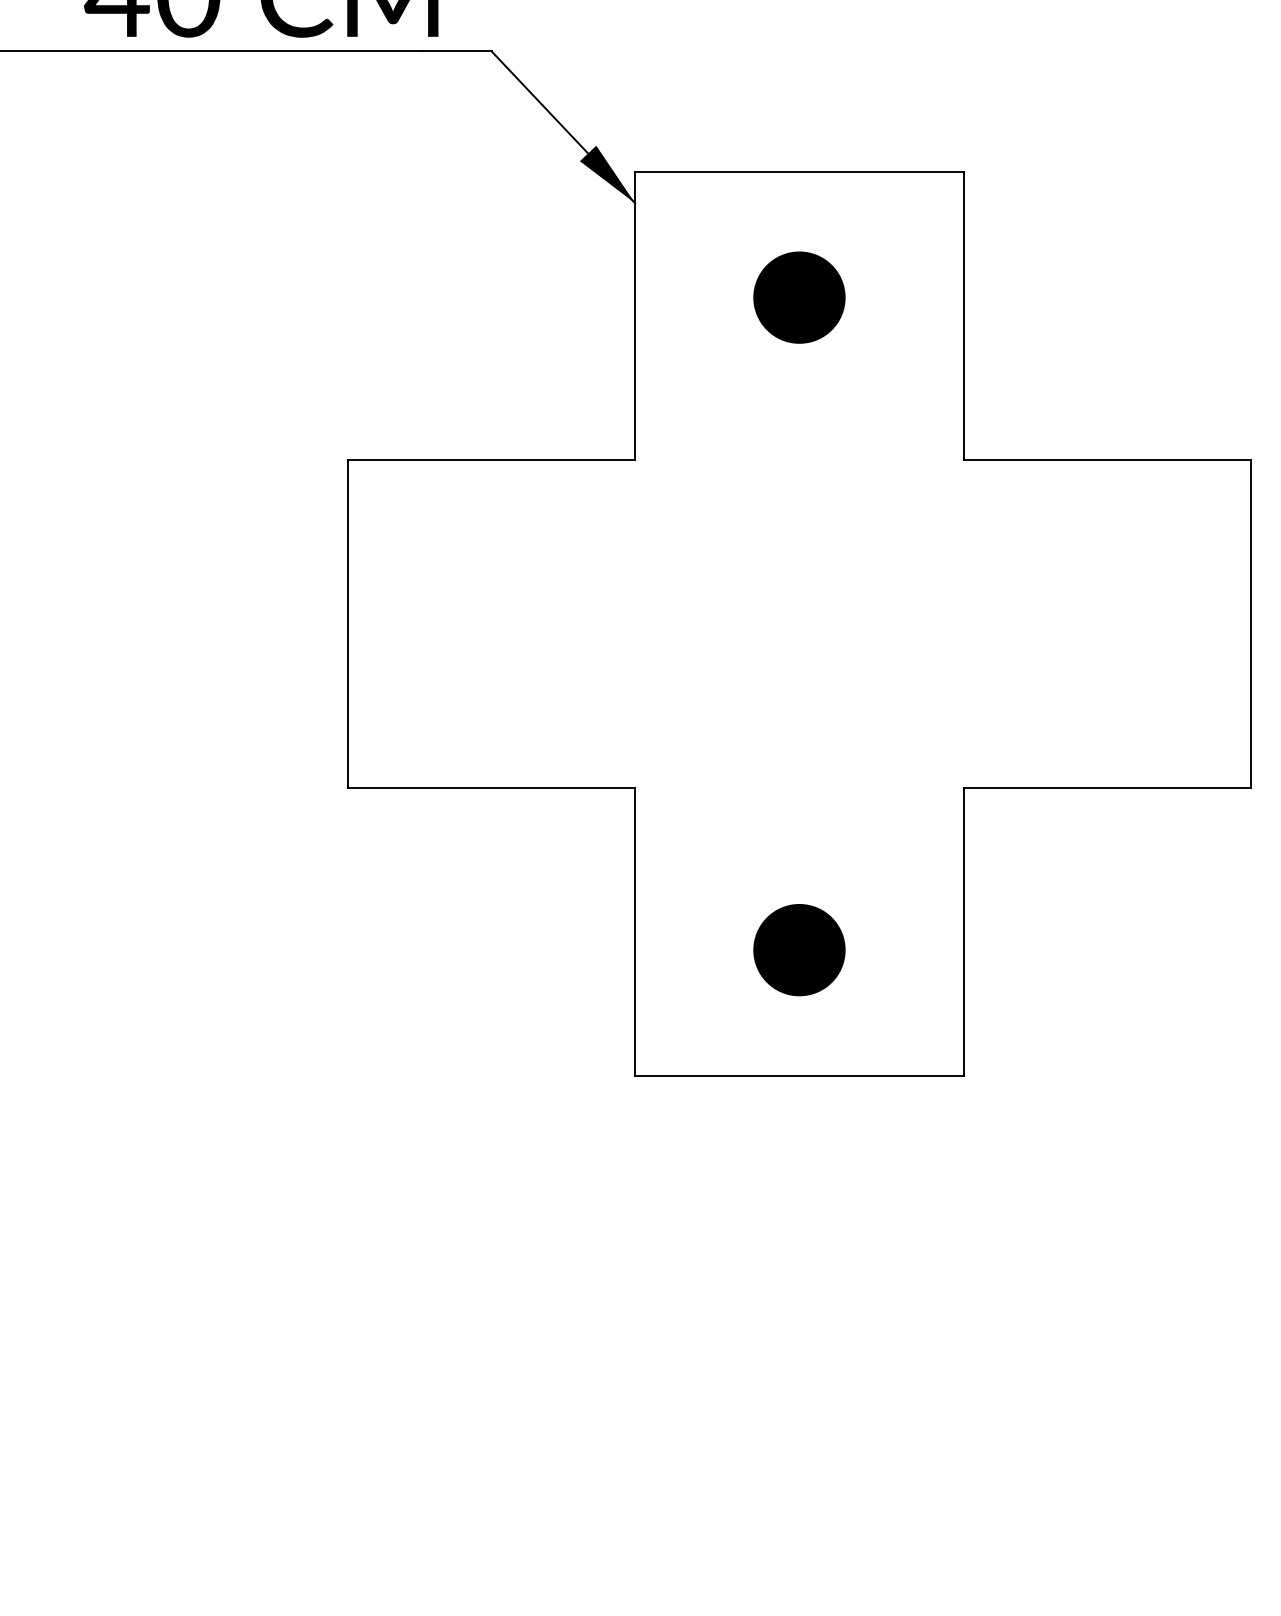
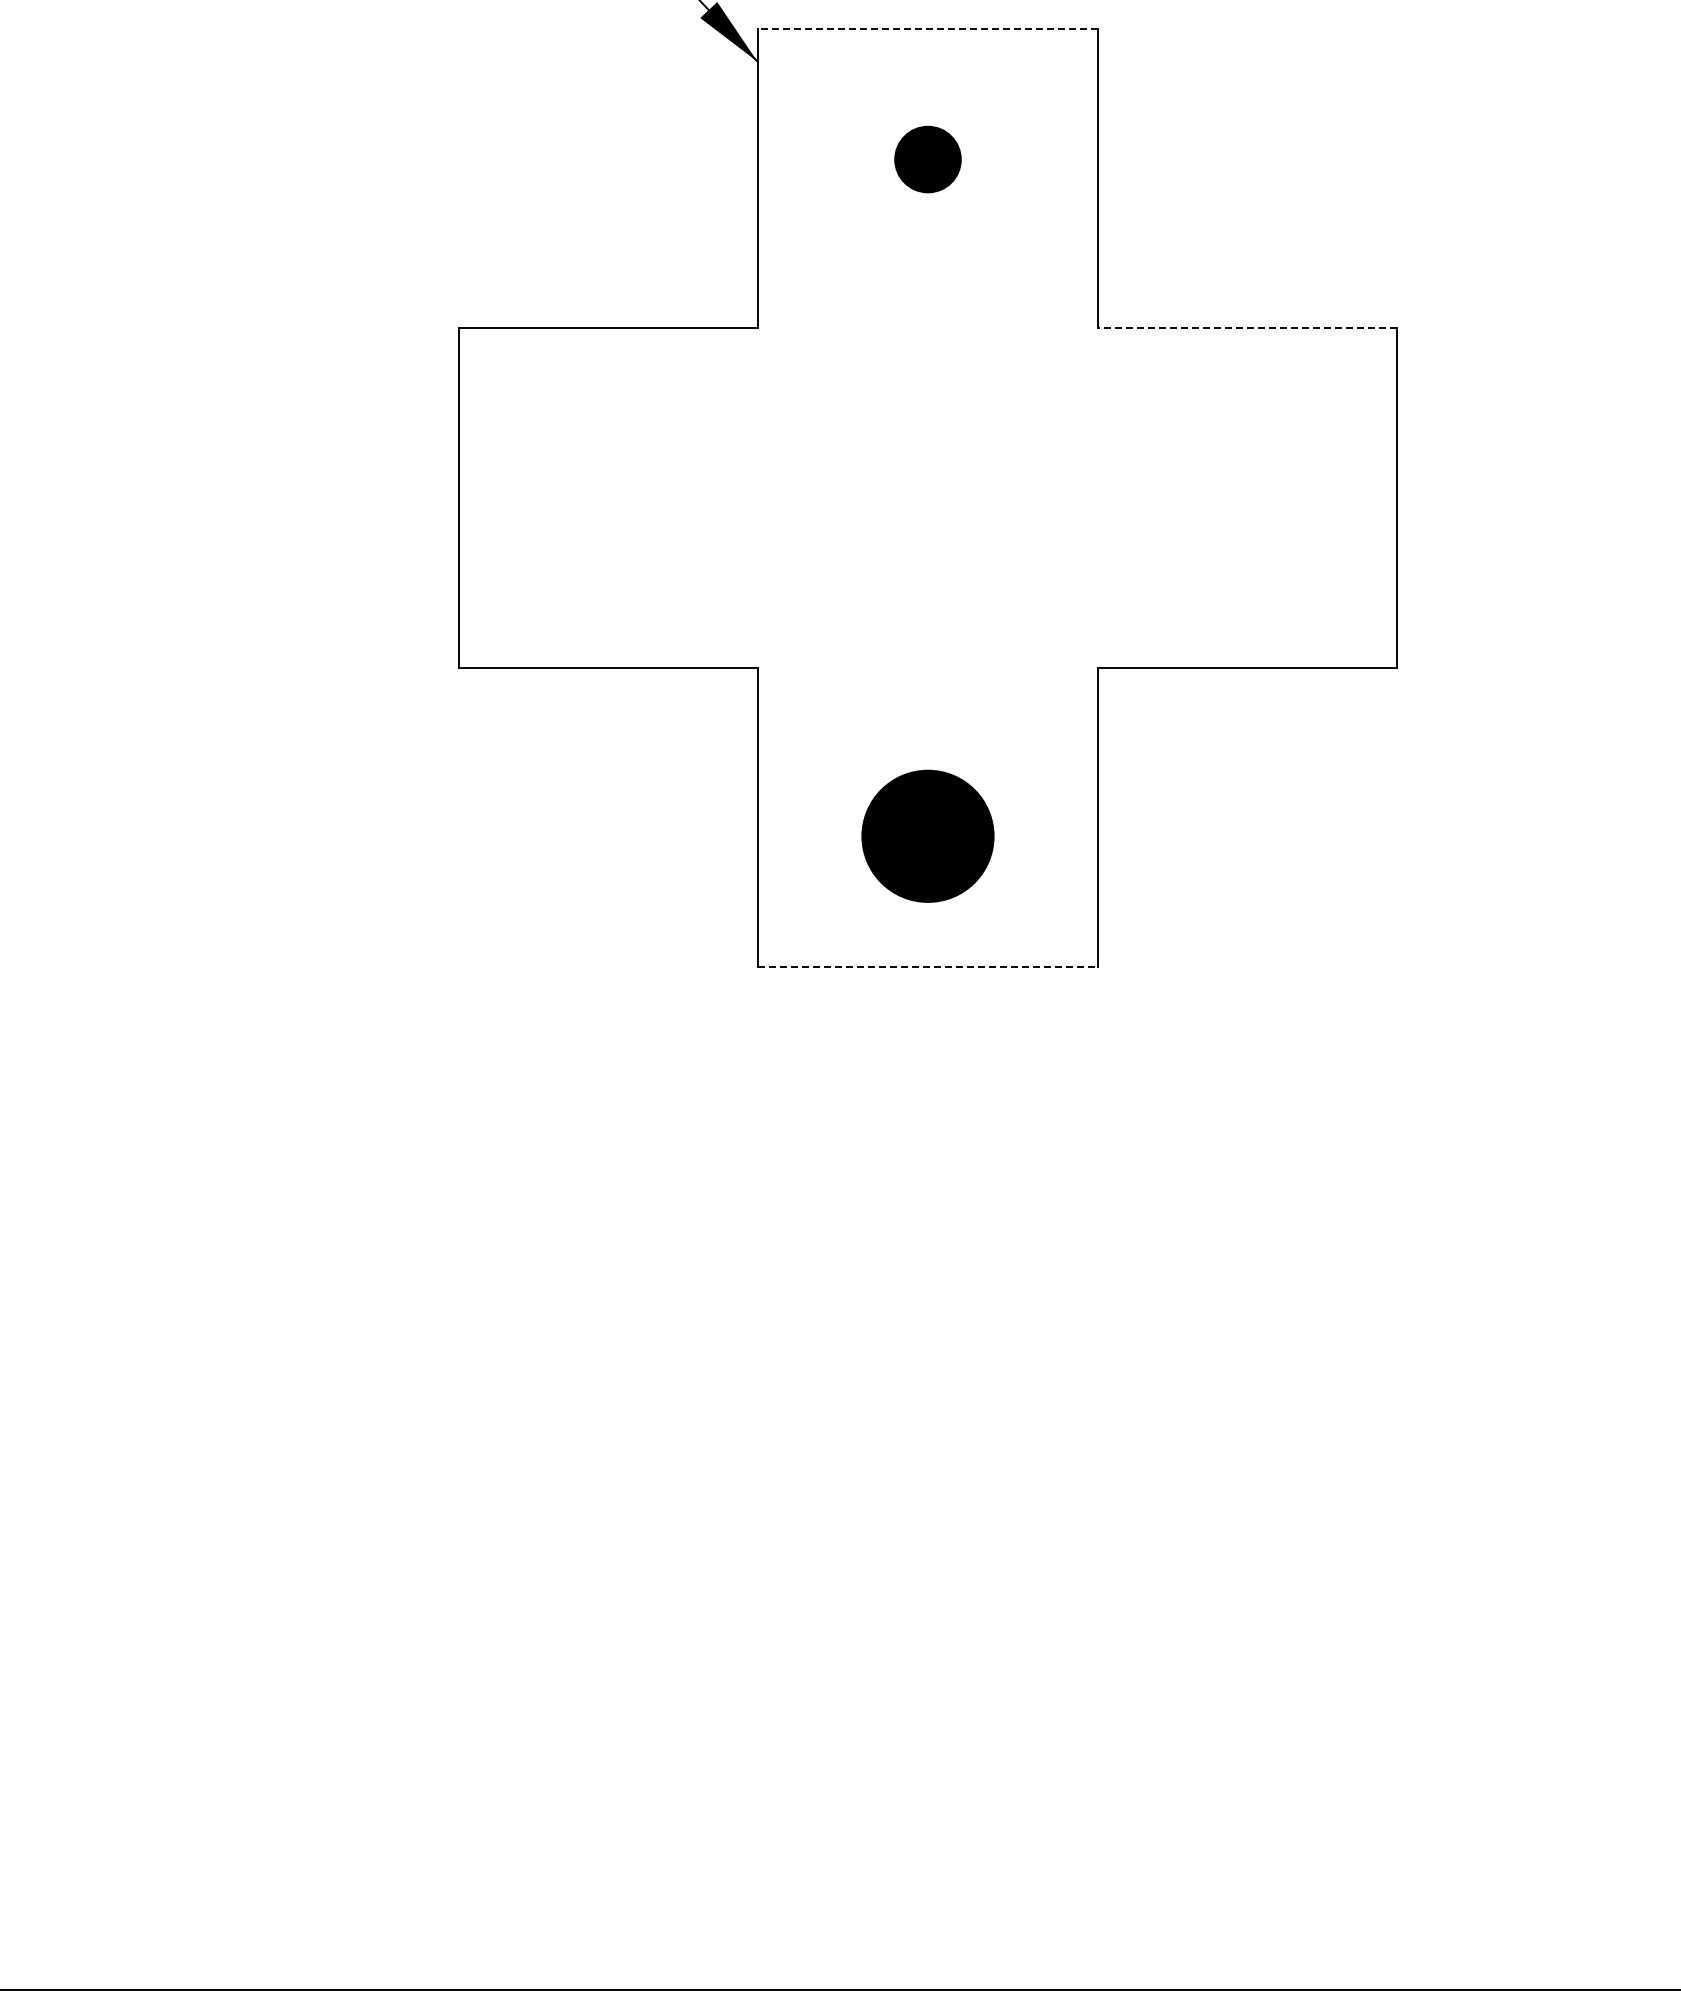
line: (798, 172) -> (927, 29), solid -> dashed
part: (798, 297) -> (927, 159), size x0.7
line: (1107, 459) -> (1247, 327), solid -> dashed
part: (798, 950) -> (927, 836), size x1.4
line: (799, 1075) -> (928, 966), solid -> dashed

